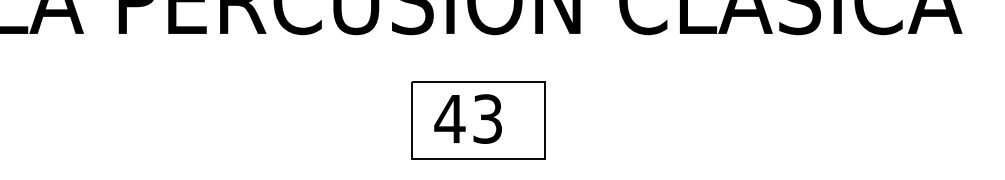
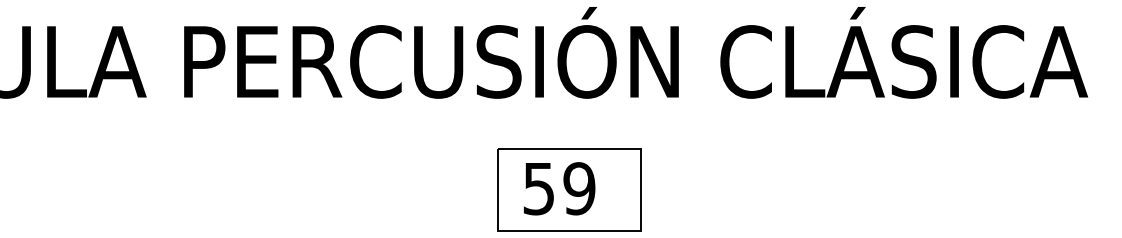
text: (468, 118) -> (558, 188), 43 -> 59

